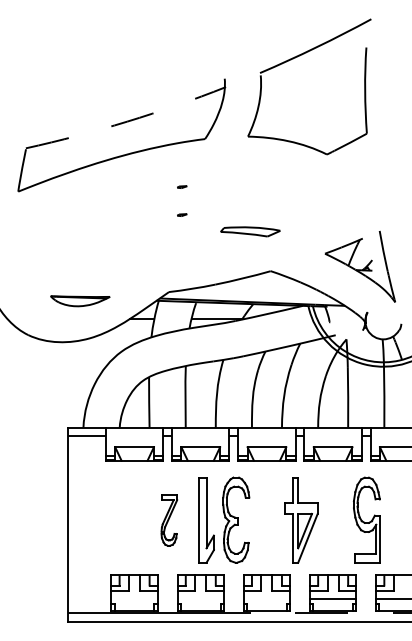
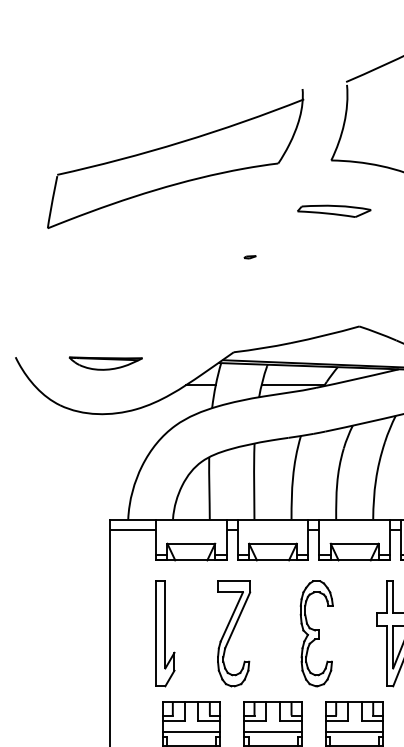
arc: (127, 121) -> (182, 141), dashed -> solid
part: (182, 186) -> (250, 221), removed
part: (250, 231) -> (334, 210), moved
part: (80, 301) -> (106, 363), moved
part: (169, 520) -> (234, 634), size x1.67
part: (206, 520) -> (165, 634), moved
line: (134, 599) -> (191, 731), added
line: (200, 599) -> (272, 731), added
line: (266, 599) -> (354, 731), added

